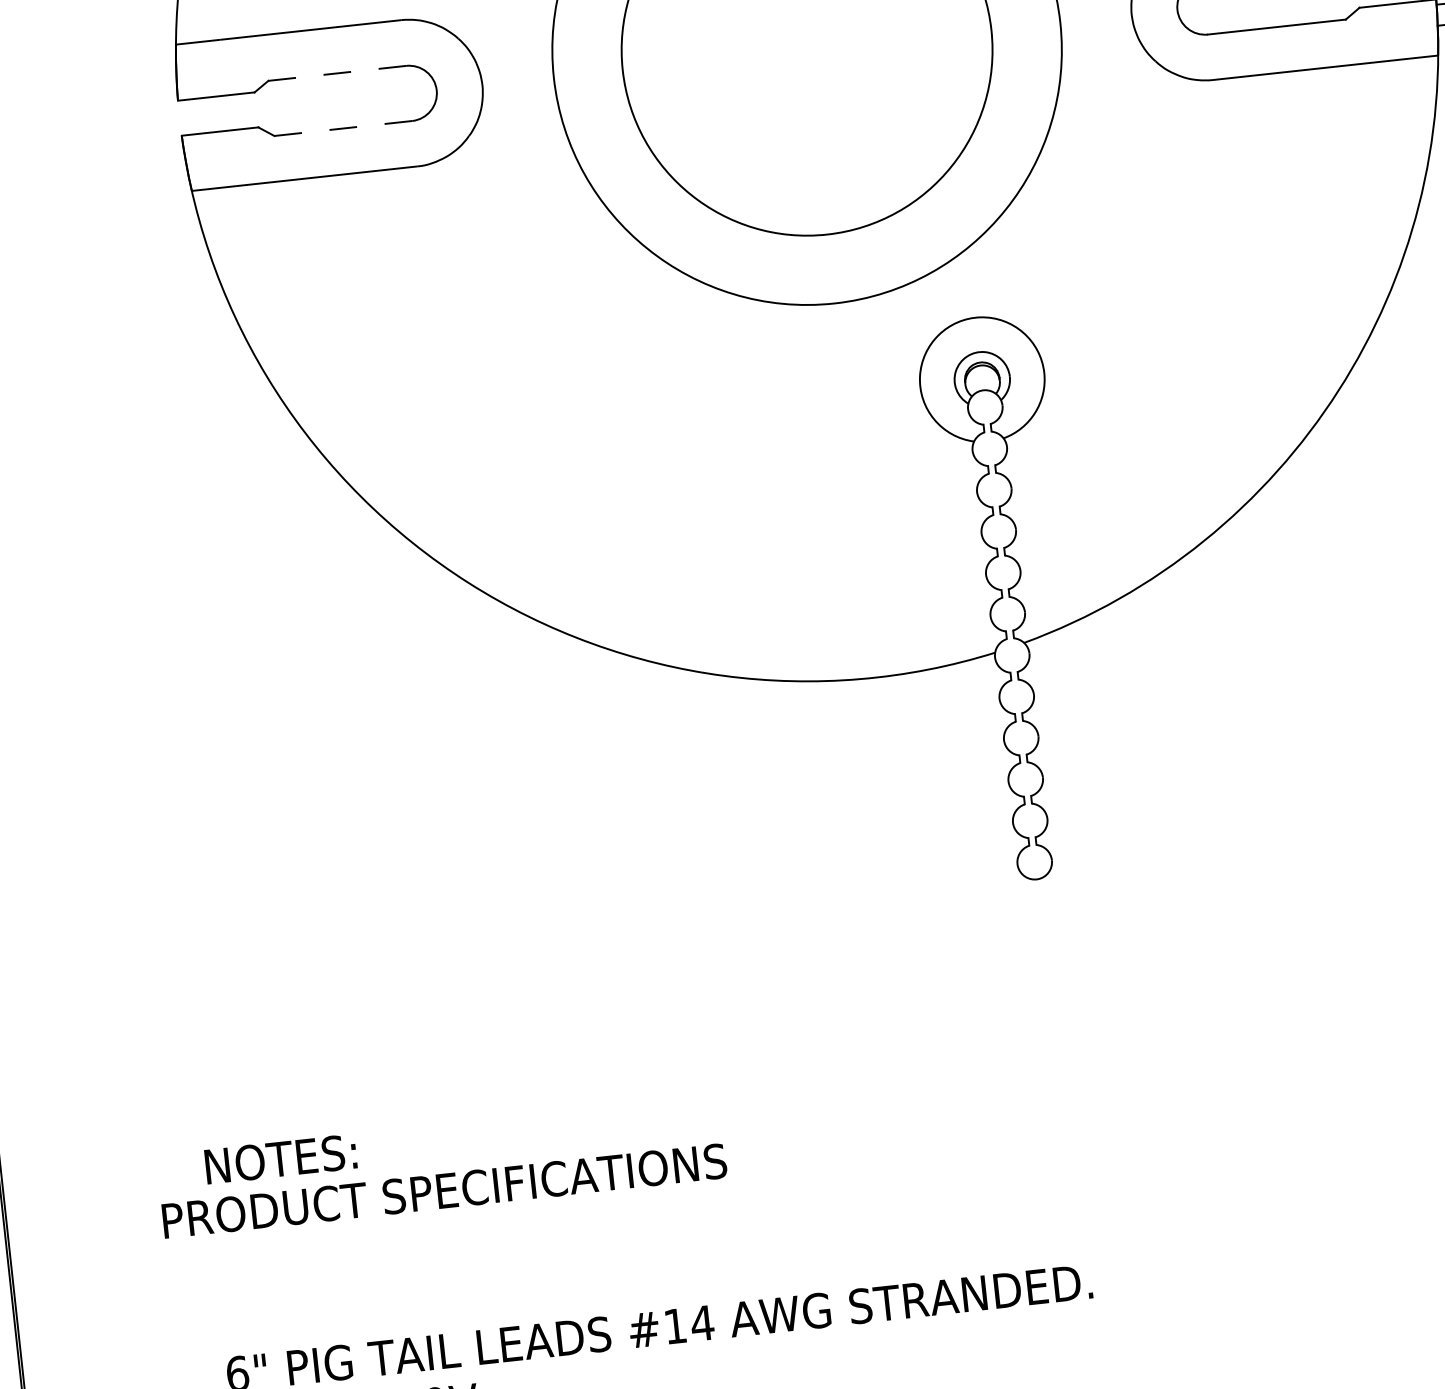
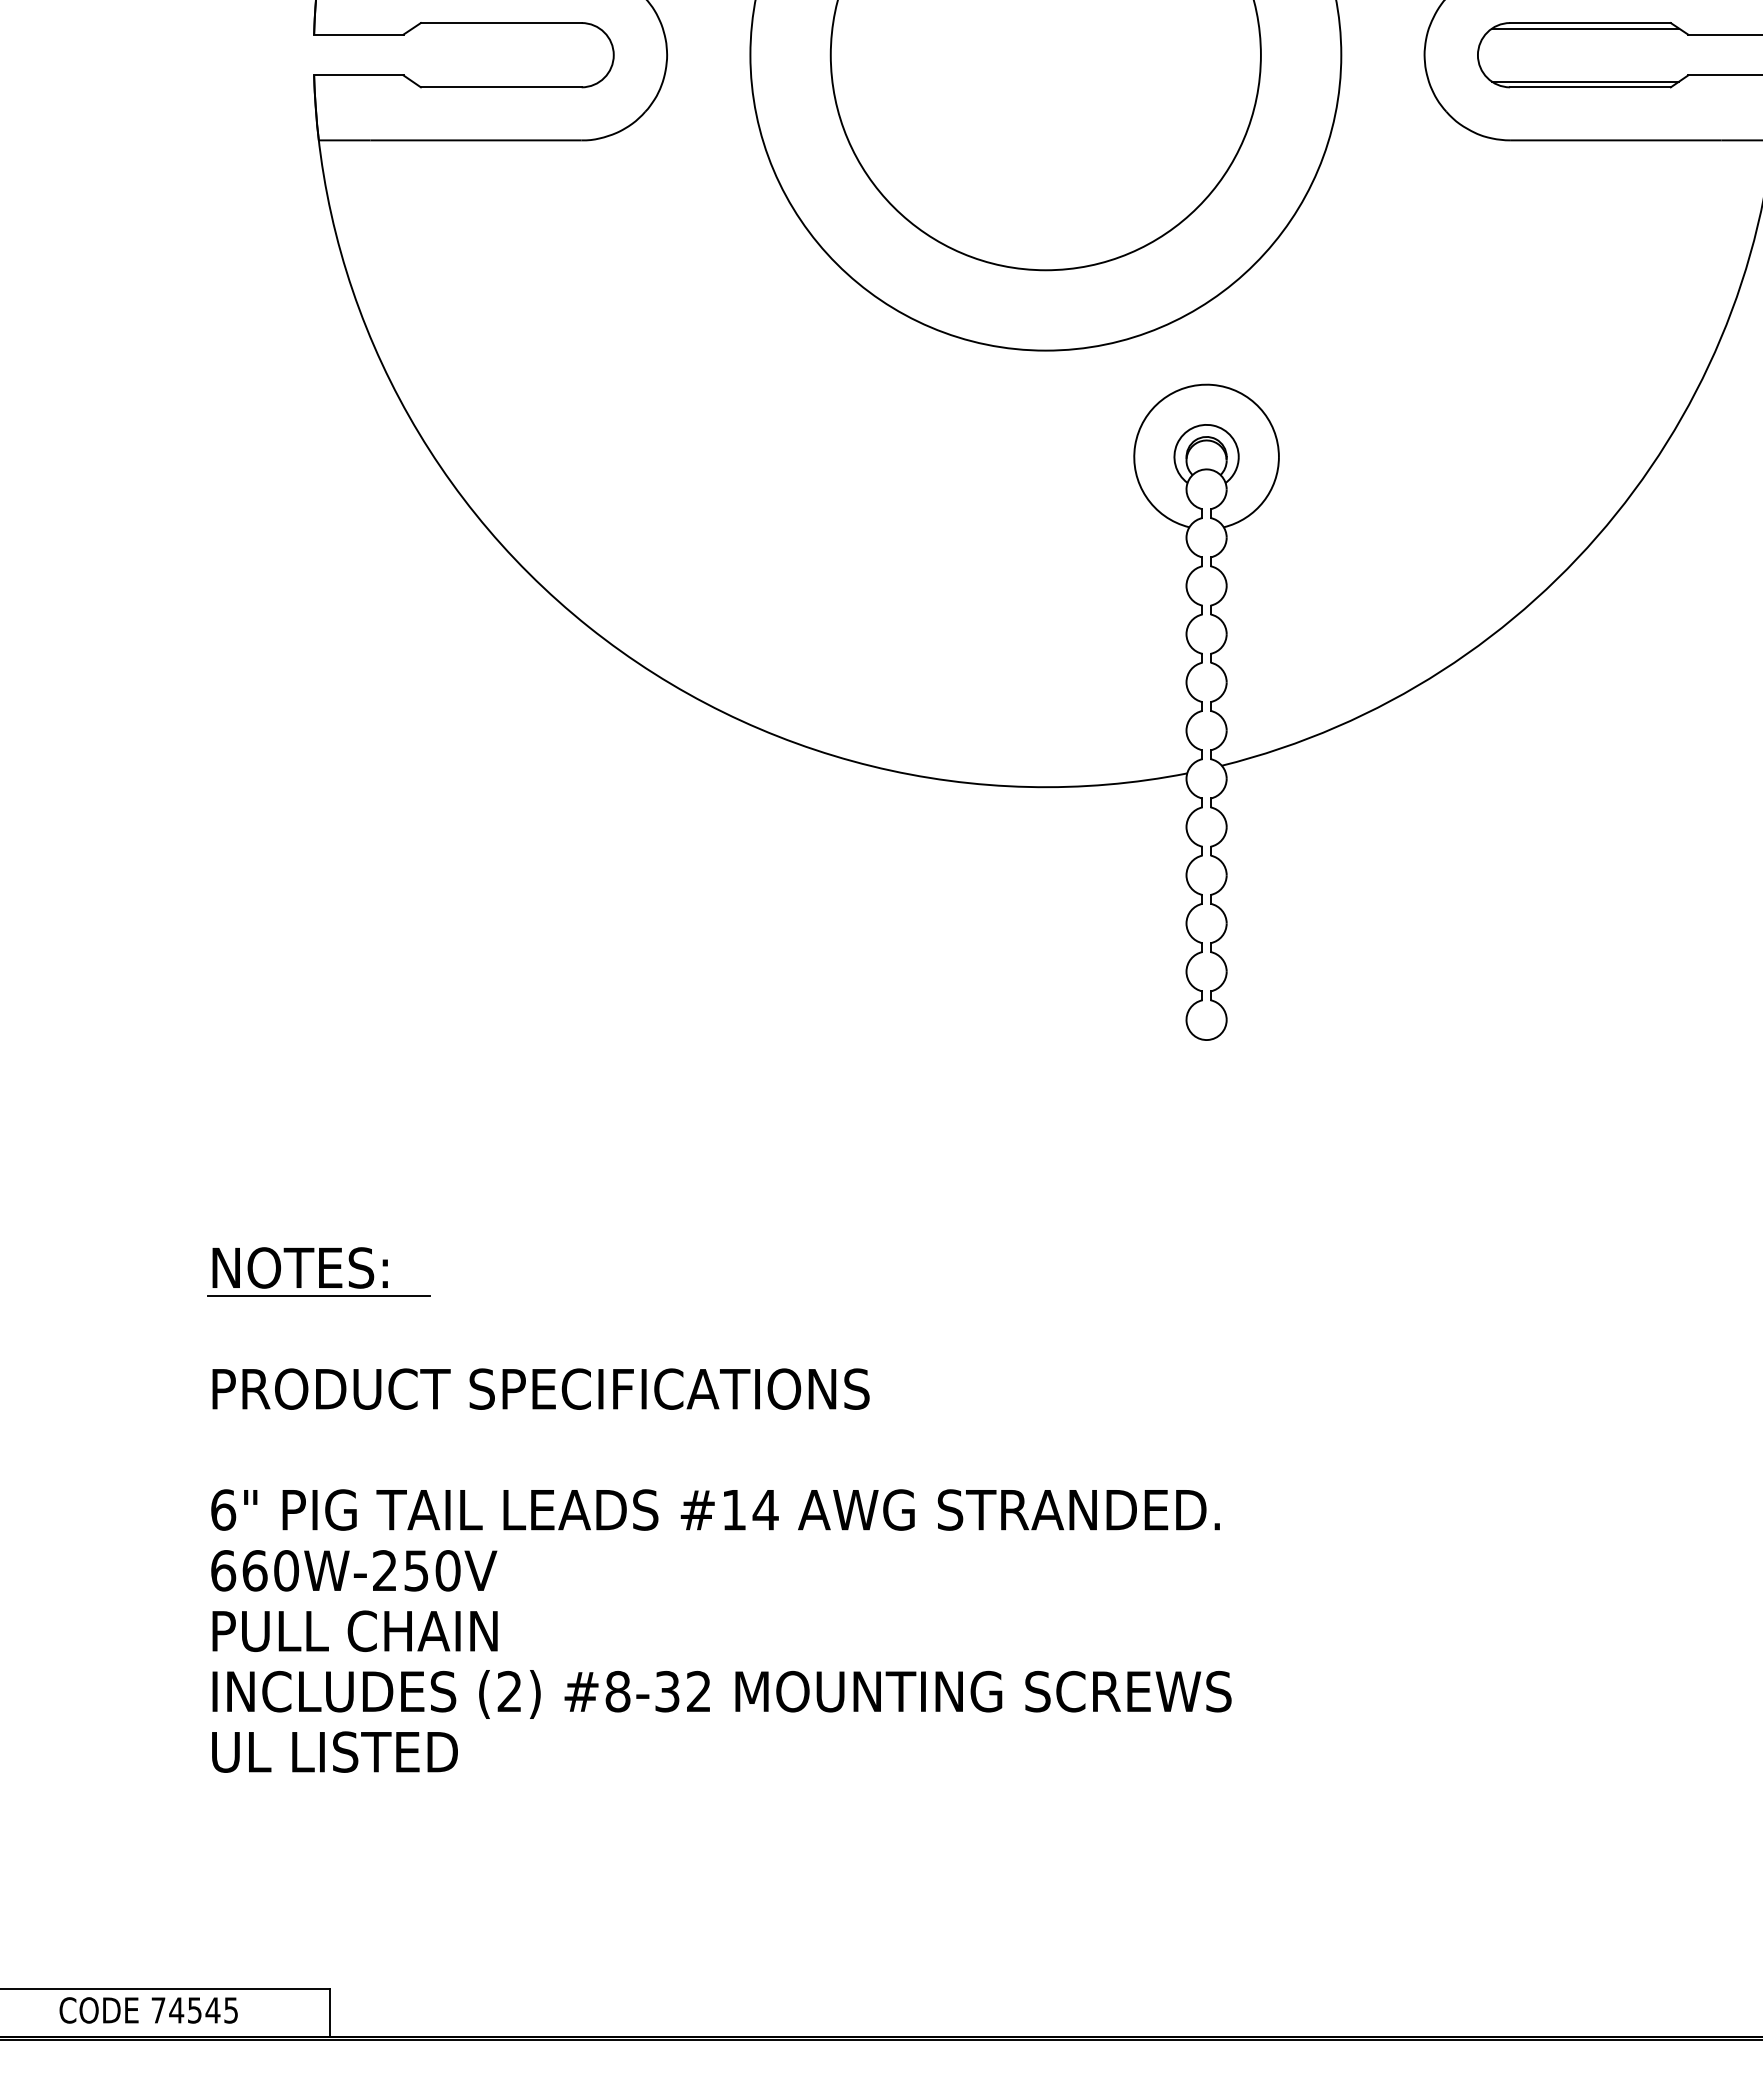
line: (1272, 22) -> (1585, 81), added
line: (336, 73) -> (500, 23), dashed -> solid
line: (343, 128) -> (501, 87), dashed -> solid
line: (299, 1181) -> (318, 1296), added
text: (444, 1190) -> (540, 1388), moved

